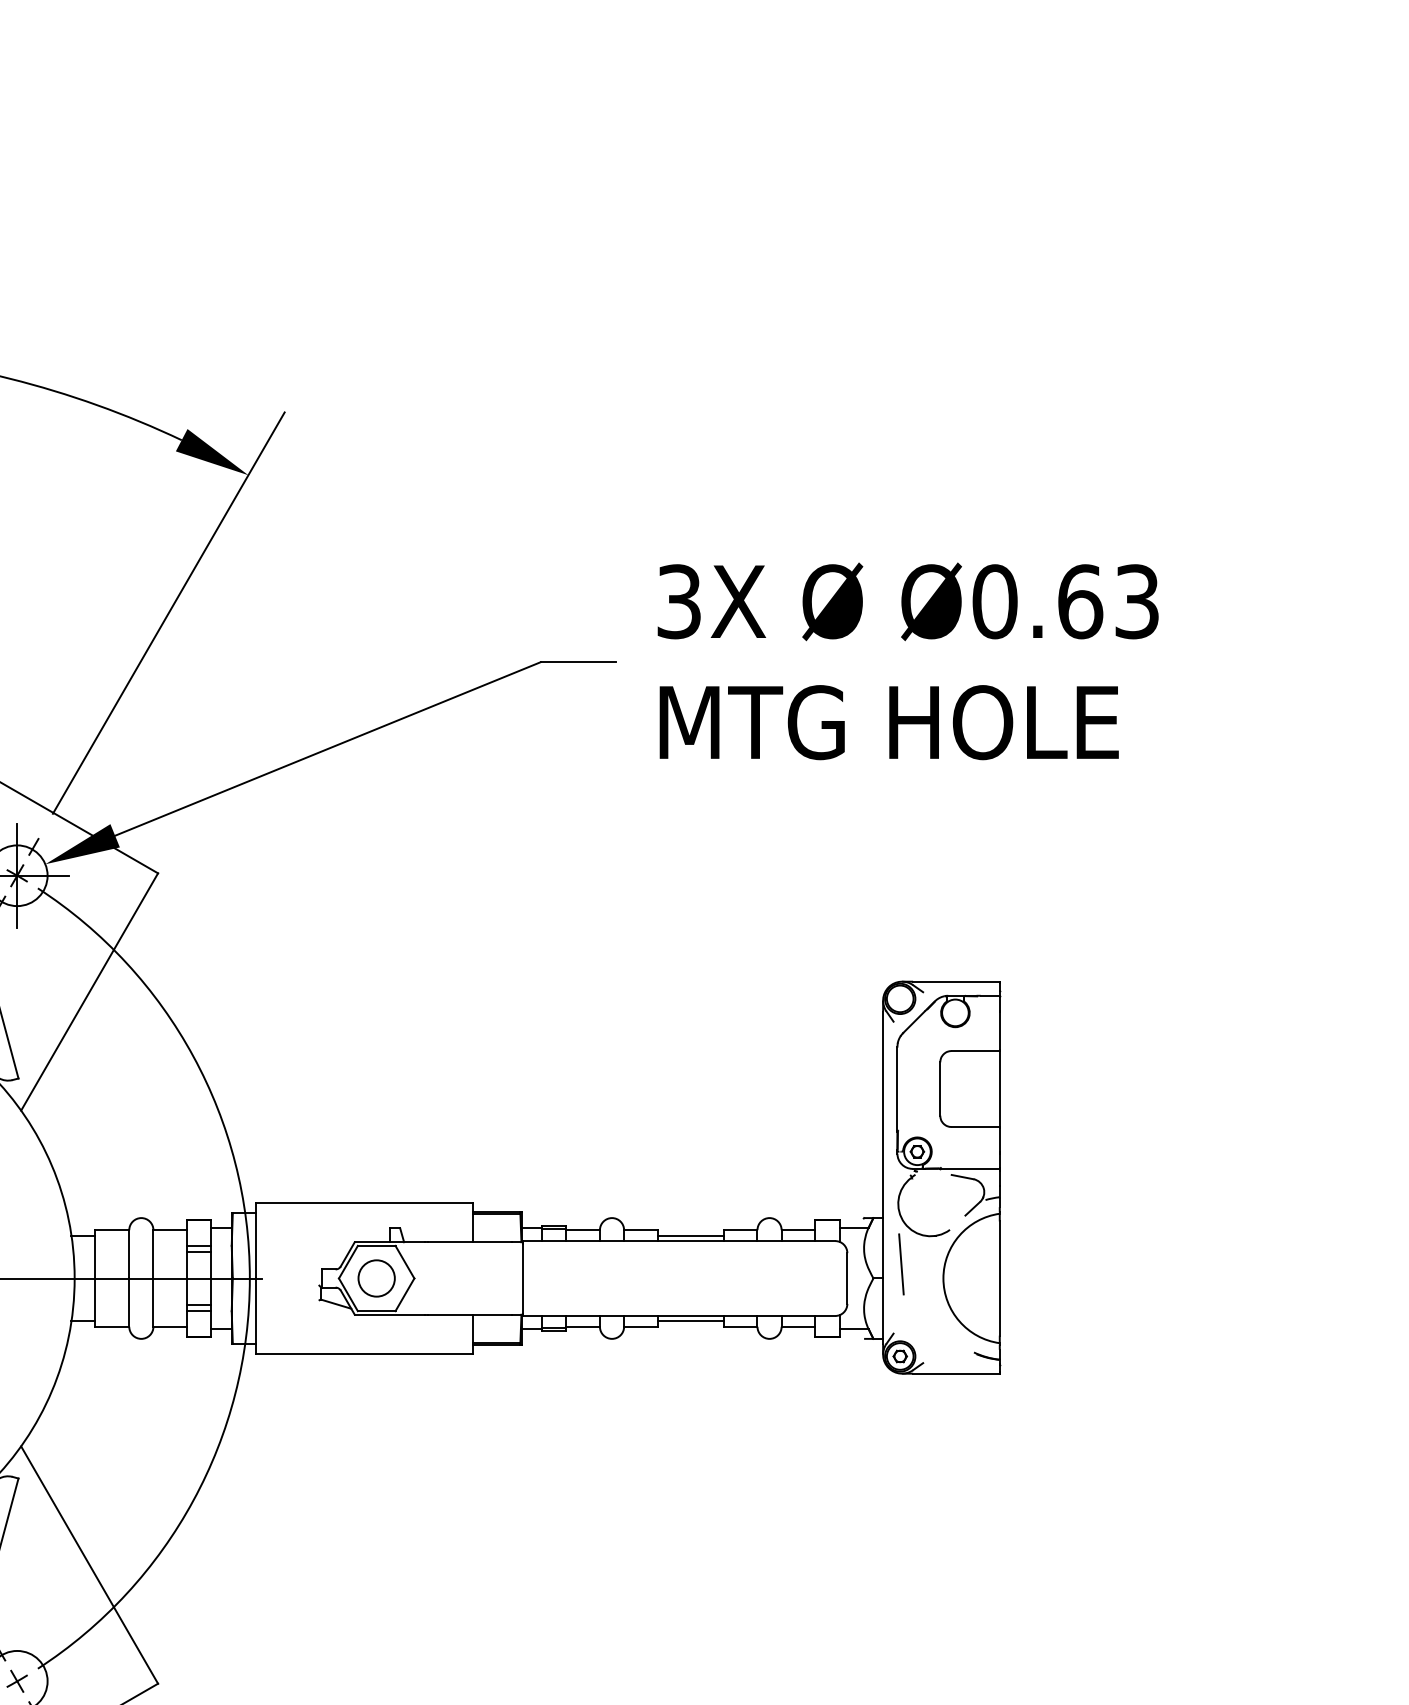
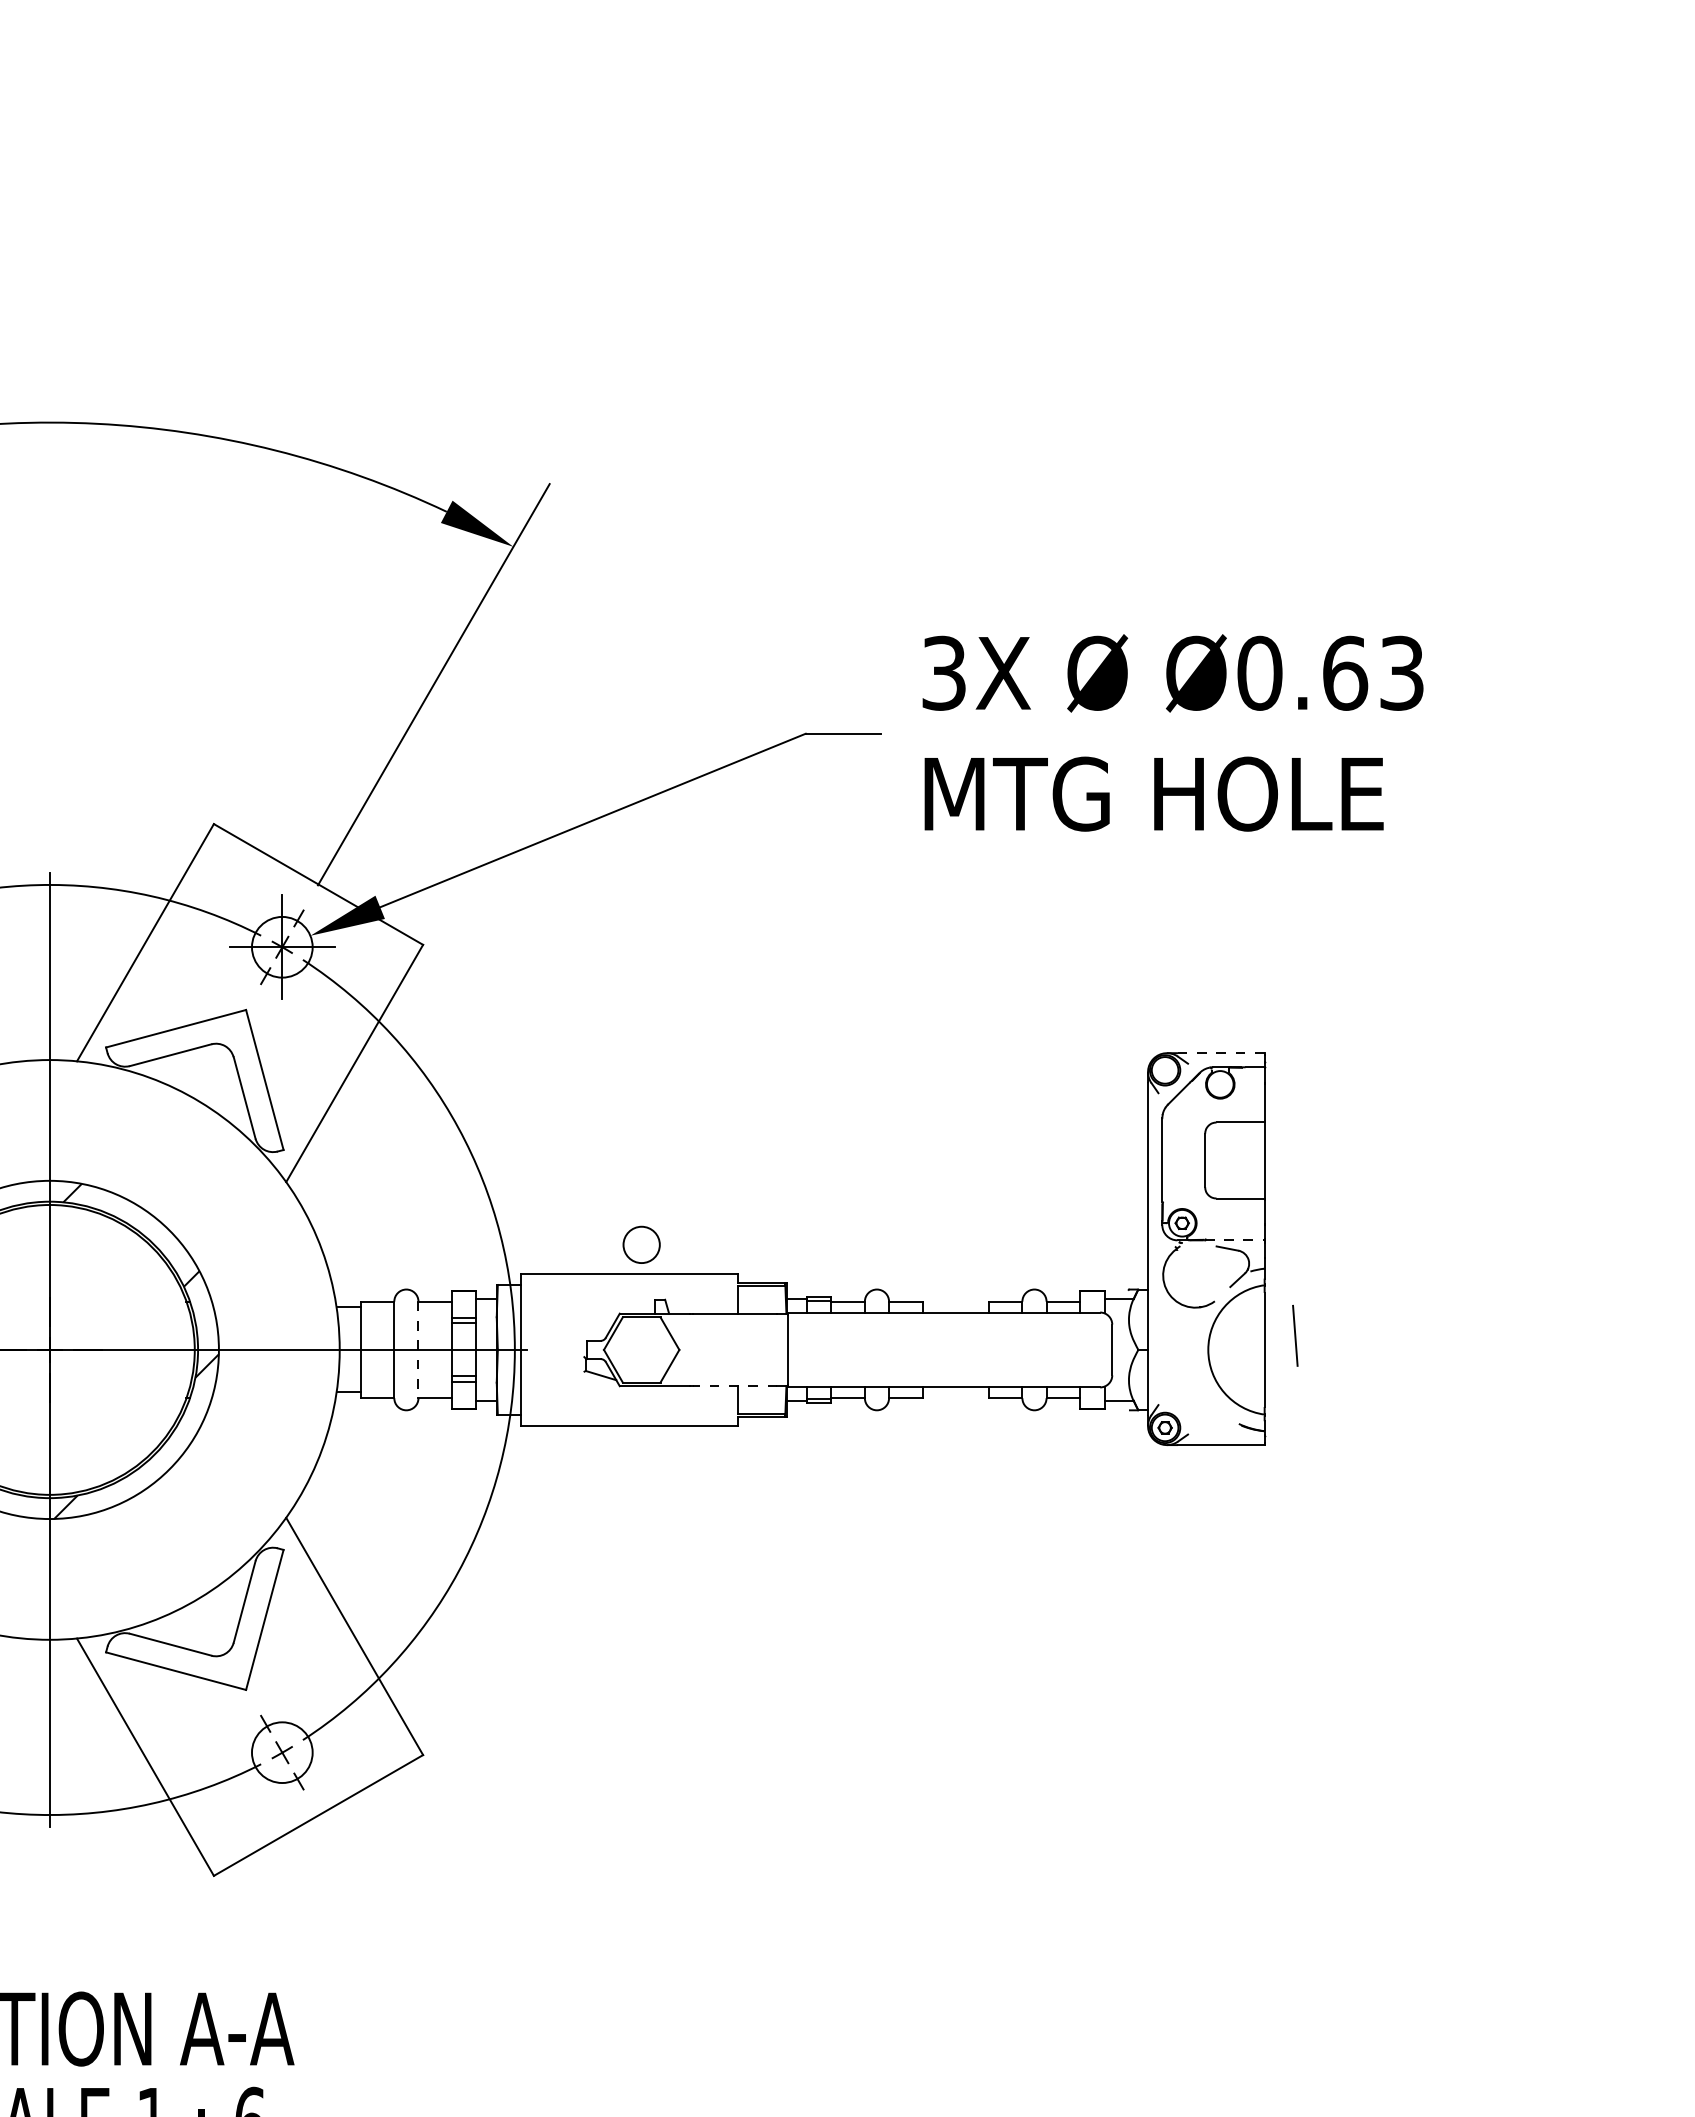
line: (955, 981) -> (1220, 1053), solid -> dashed
line: (969, 1169) -> (1234, 1240), solid -> dashed
line: (690, 1236) -> (955, 1307), removed
line: (901, 1264) -> (1295, 1335), moved
circle: (376, 1278) -> (641, 1244), moved
line: (153, 1279) -> (418, 1350), solid -> dashed
line: (469, 1315) -> (734, 1386), solid -> dashed
line: (690, 1321) -> (955, 1392), removed

